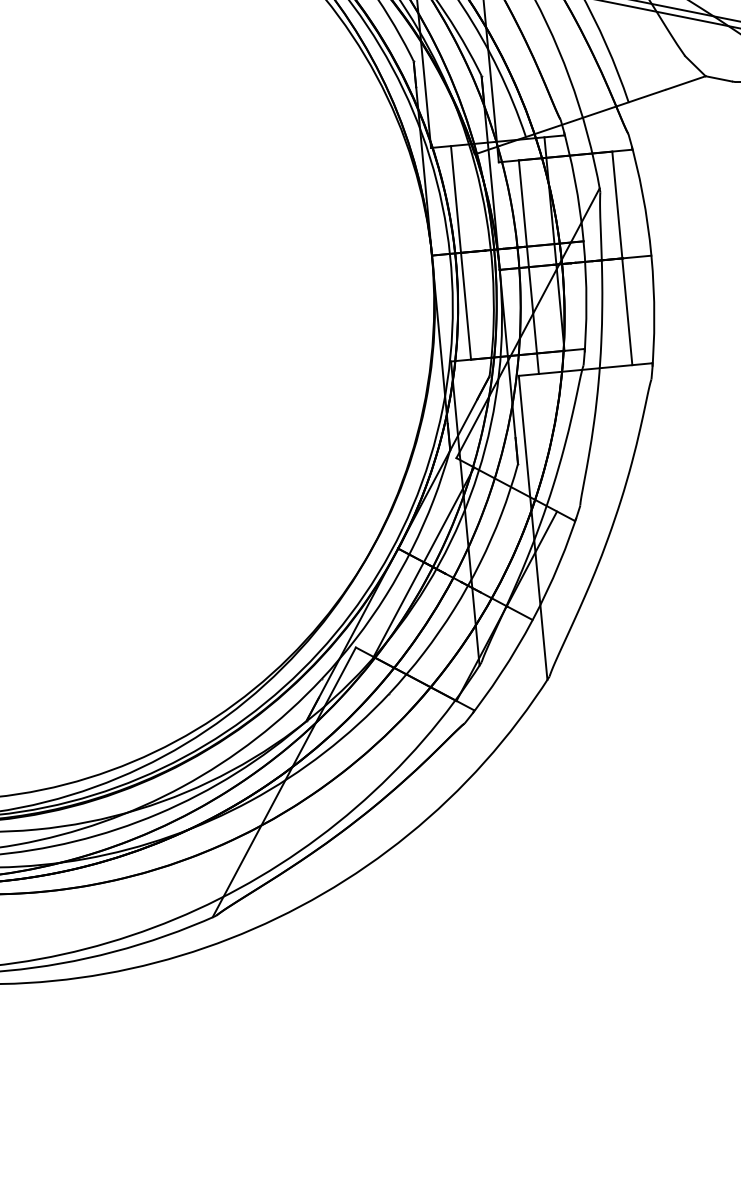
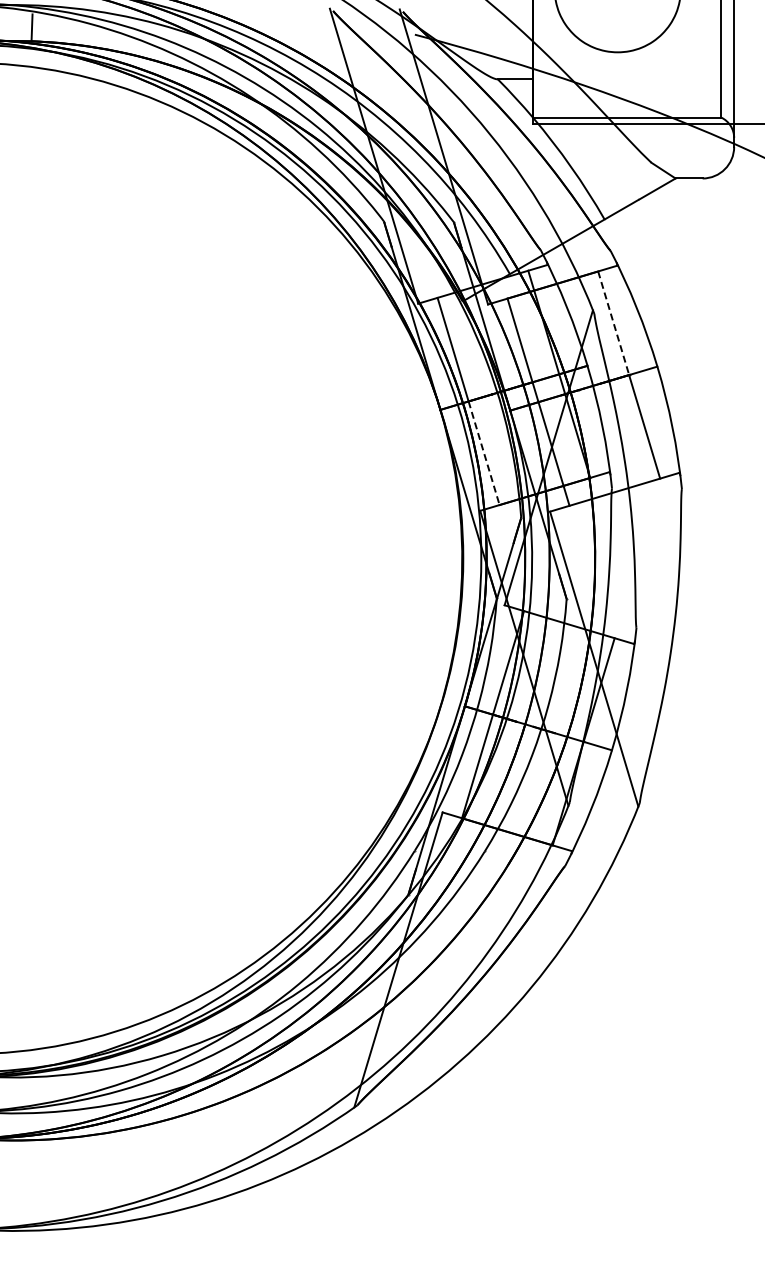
line: (617, 205) -> (613, 323), solid -> dashed
line: (466, 306) -> (484, 453), solid -> dashed

